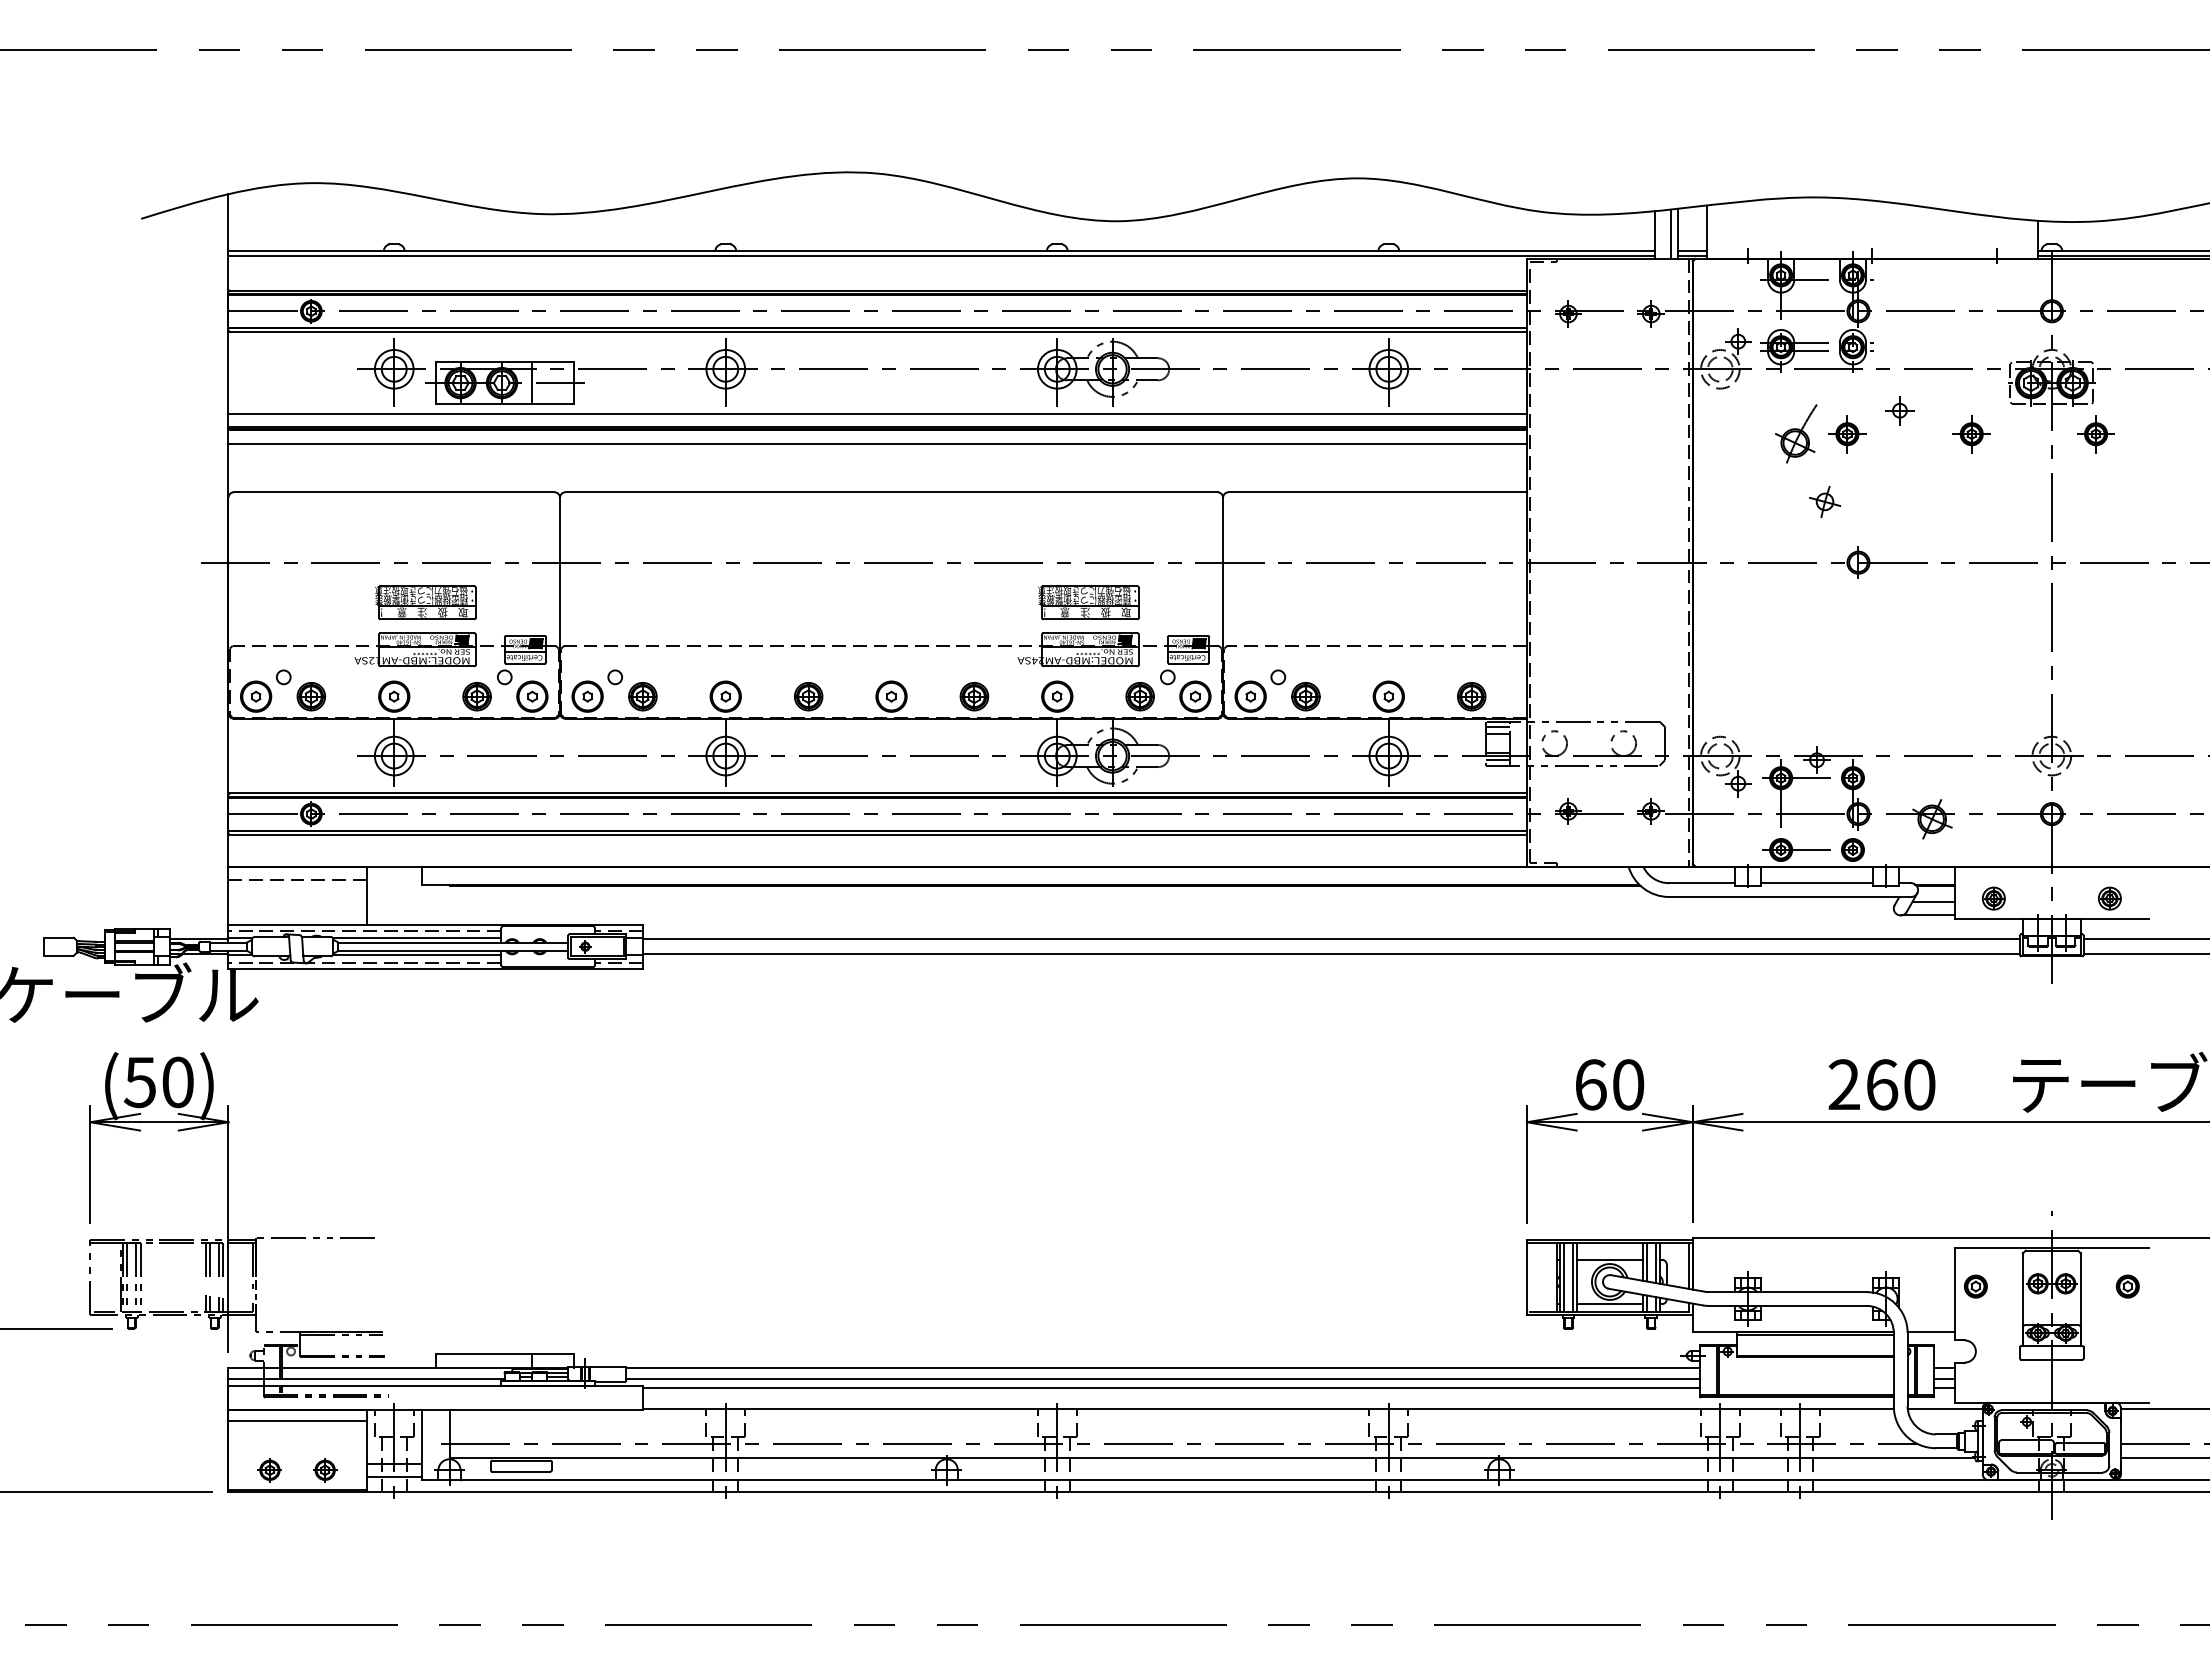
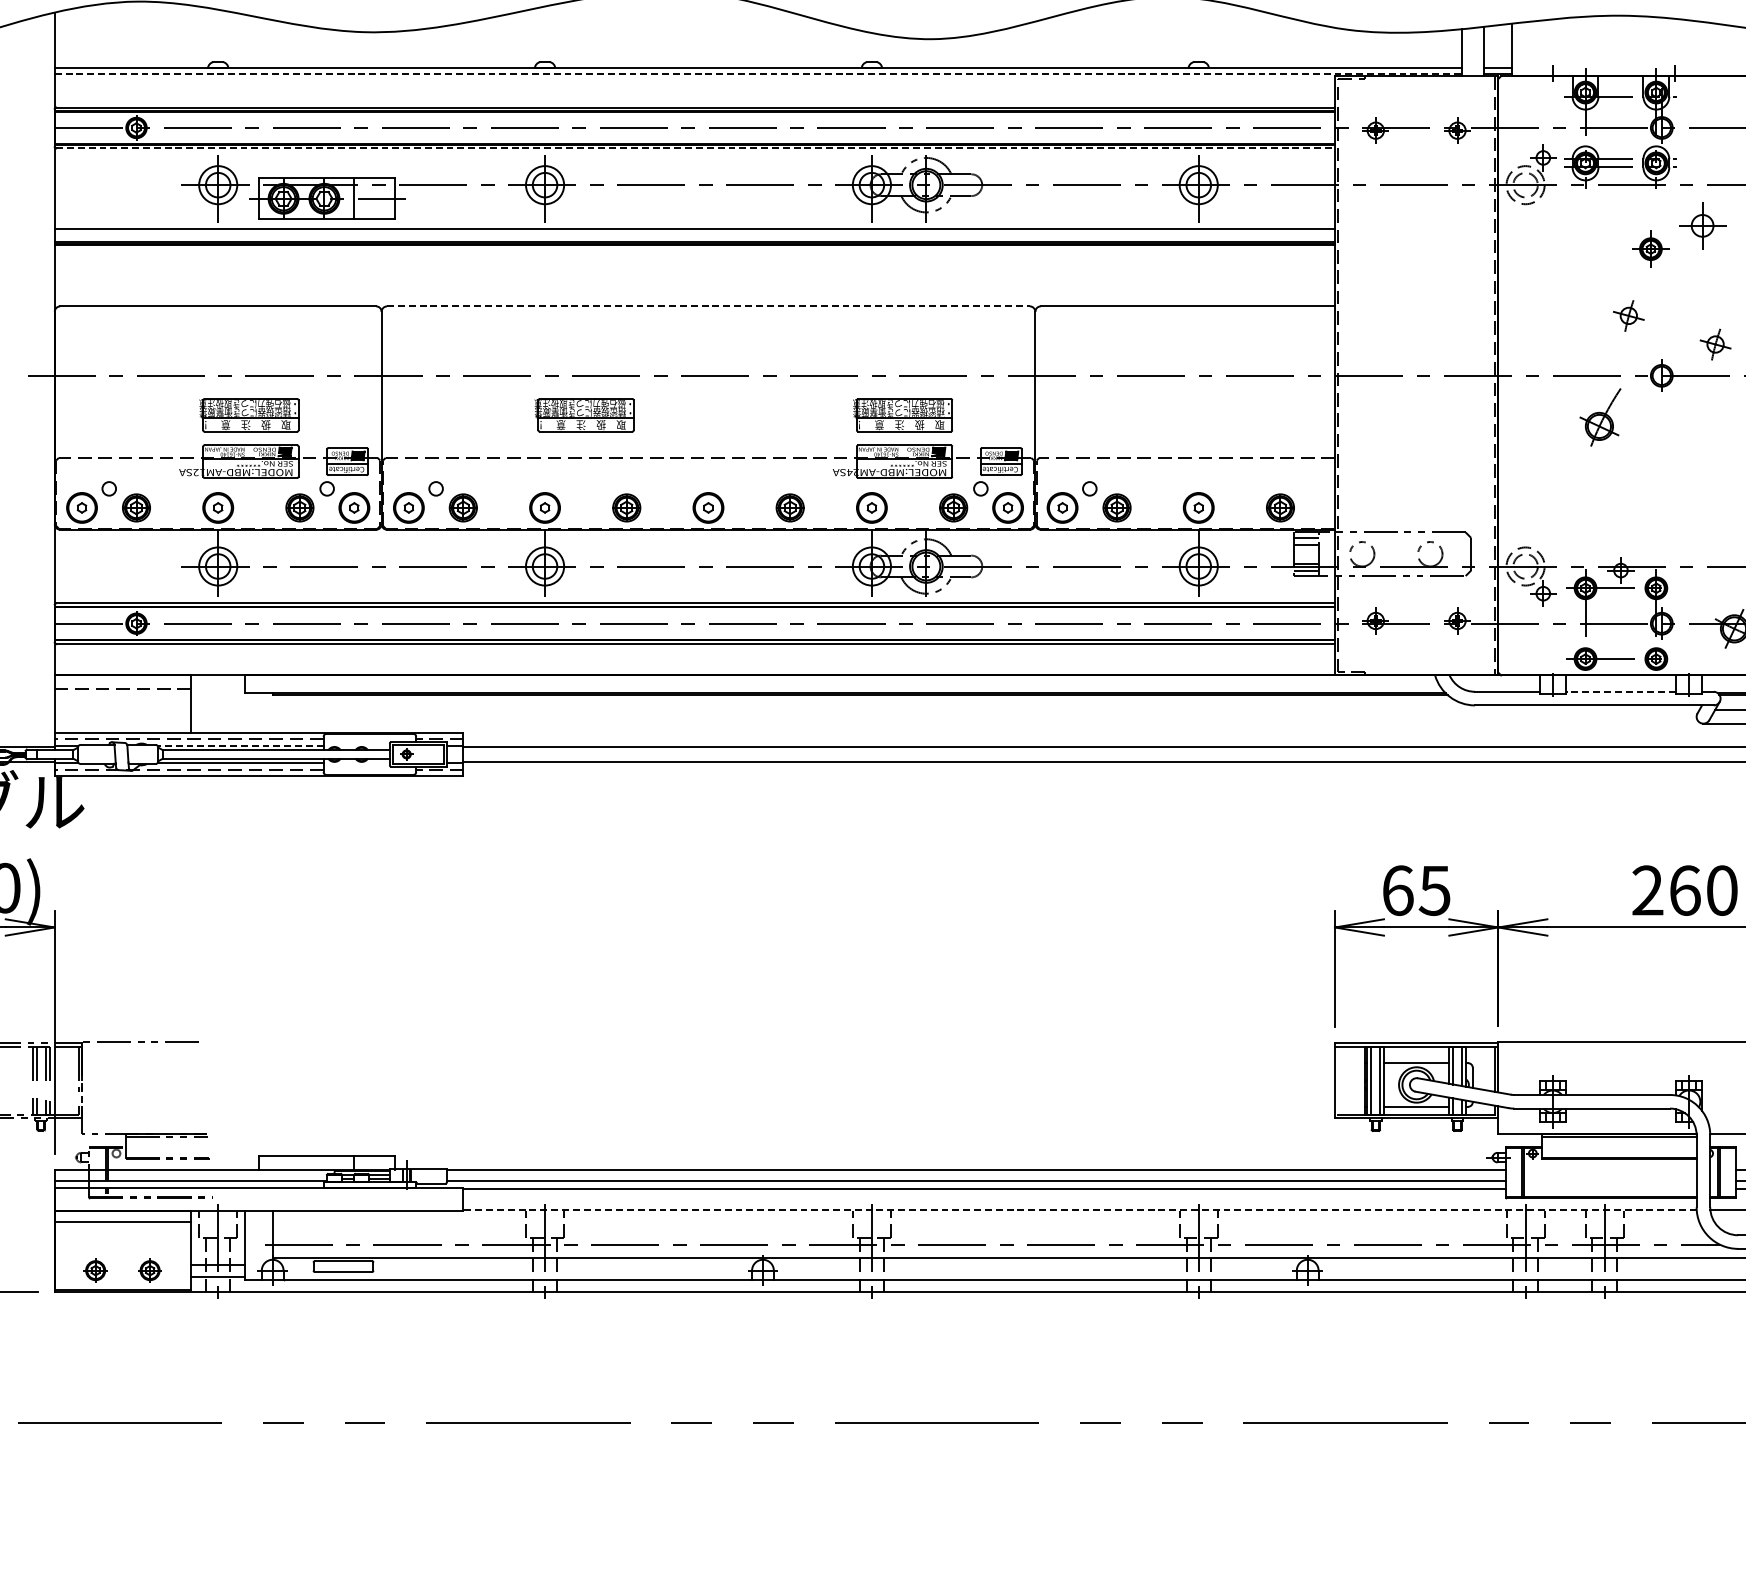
line: (1670, 233) -> (1476, 51), removed
line: (942, 256) -> (758, 73), solid -> dashed
line: (878, 332) -> (695, 148), solid -> dashed
part: (1899, 410) -> (1702, 225), size x1.6
part: (1796, 433) -> (1600, 417), moved
line: (877, 443) -> (694, 258), removed
line: (891, 492) -> (708, 306), solid -> dashed
part: (1913, 530) -> (1716, 344), added
part: (765, 602) -> (584, 415), added
line: (1817, 883) -> (1621, 692), solid -> dashed
line: (416, 938) -> (240, 746), solid -> dashed
text: (1628, 1084) -> (1435, 890), 60 -> 65
line: (1268, 1409) -> (1080, 1210), solid -> dashed

